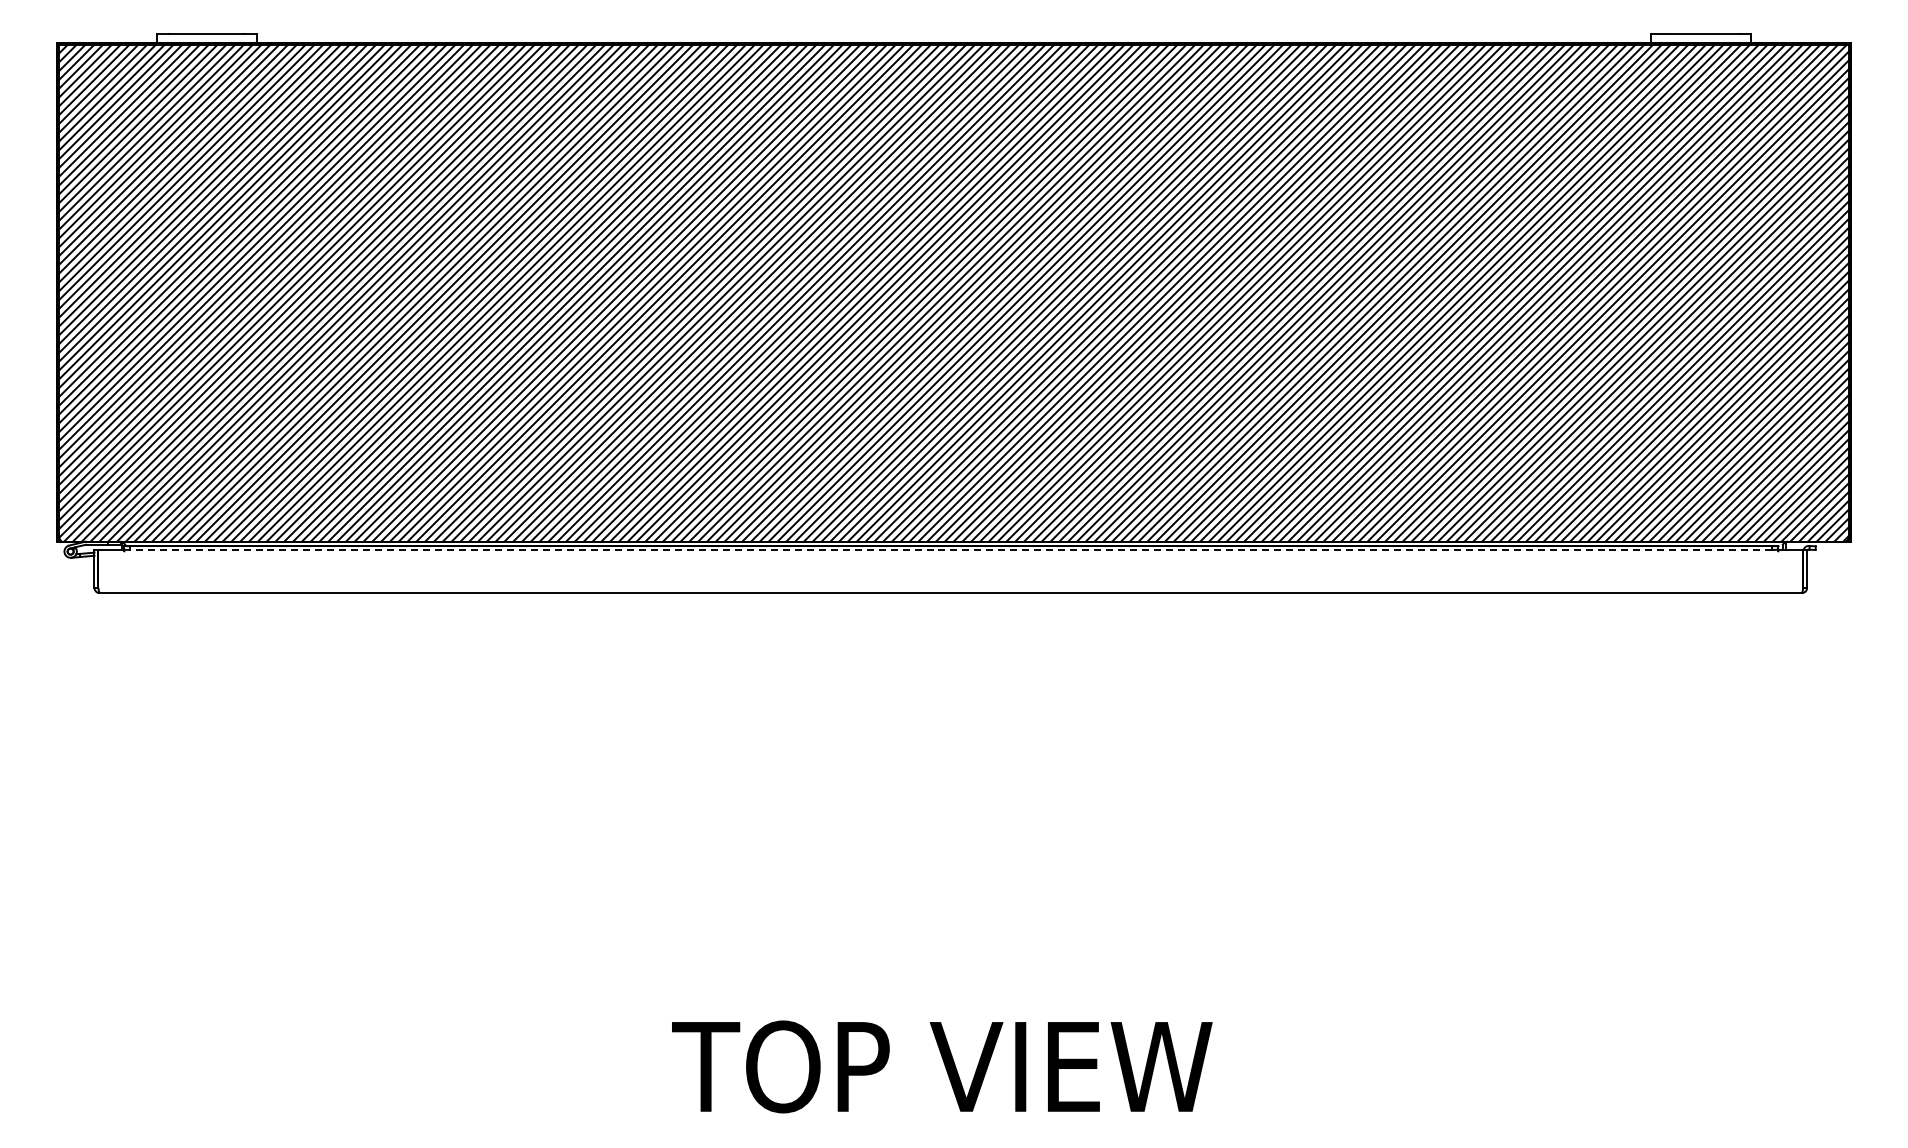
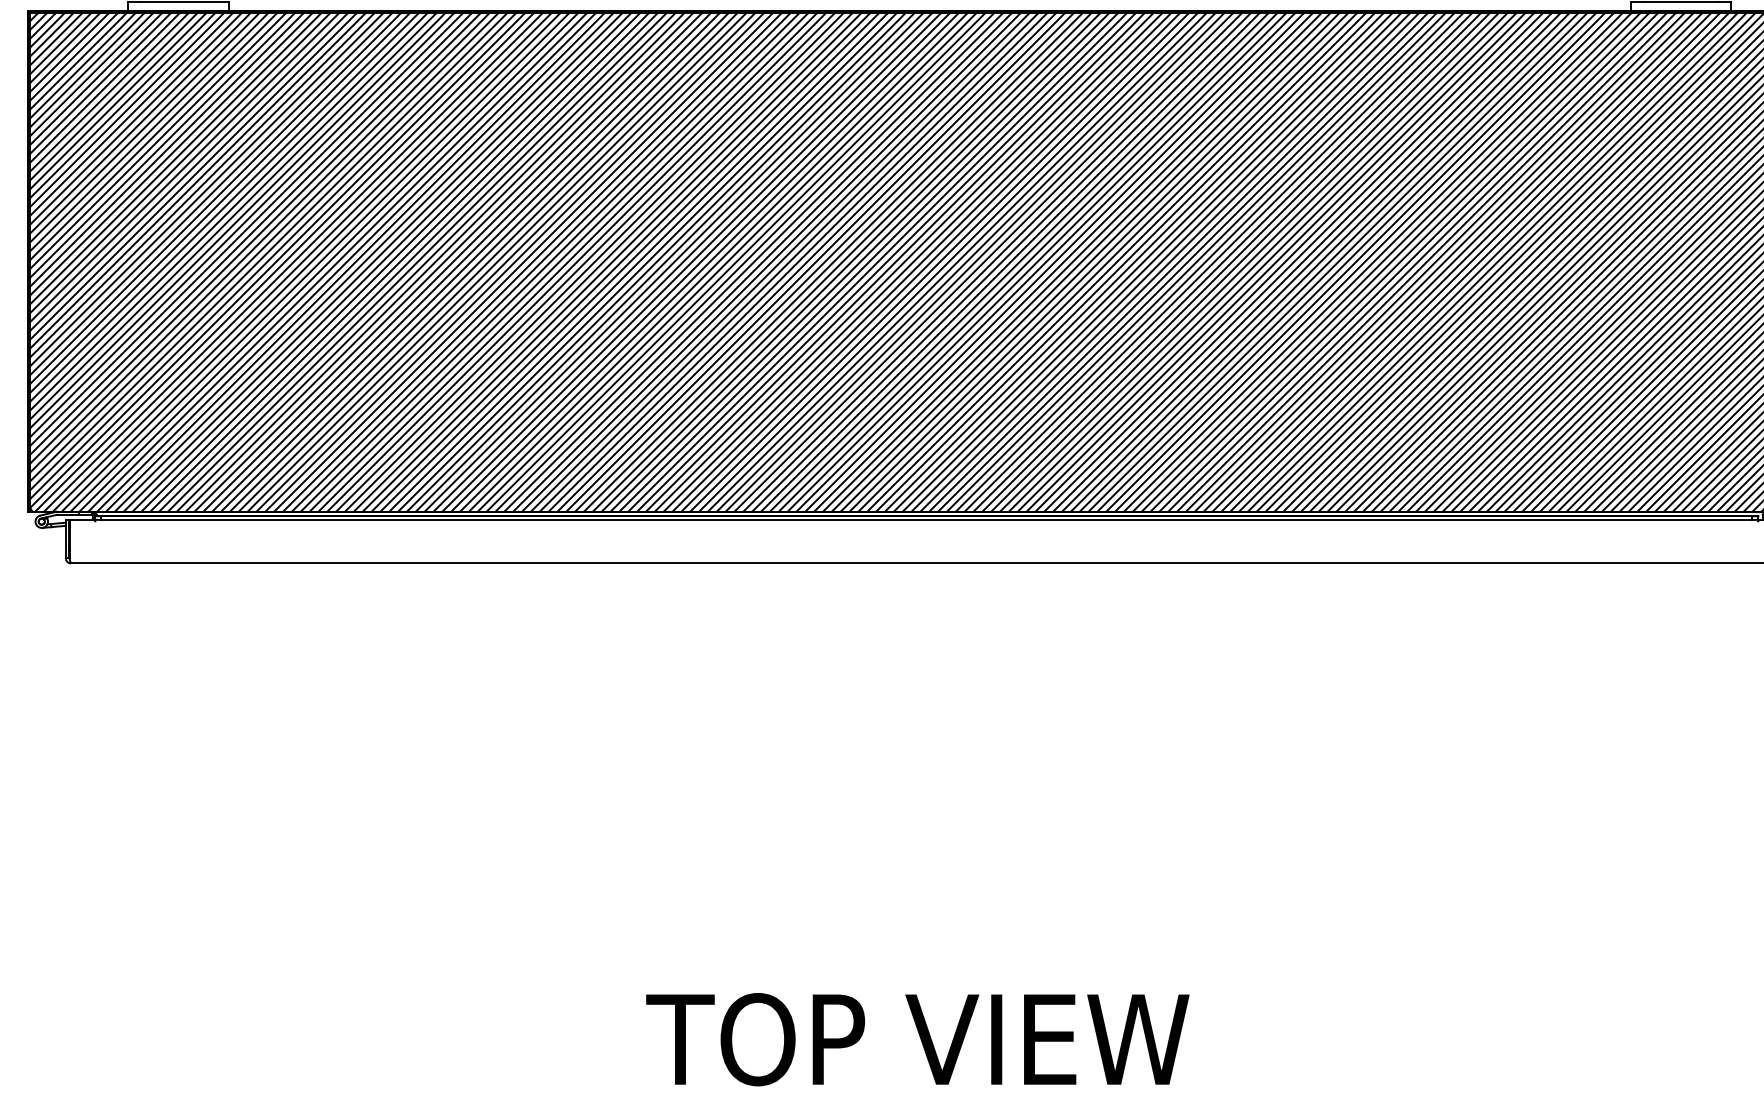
line: (950, 550) -> (926, 520), dashed -> solid

